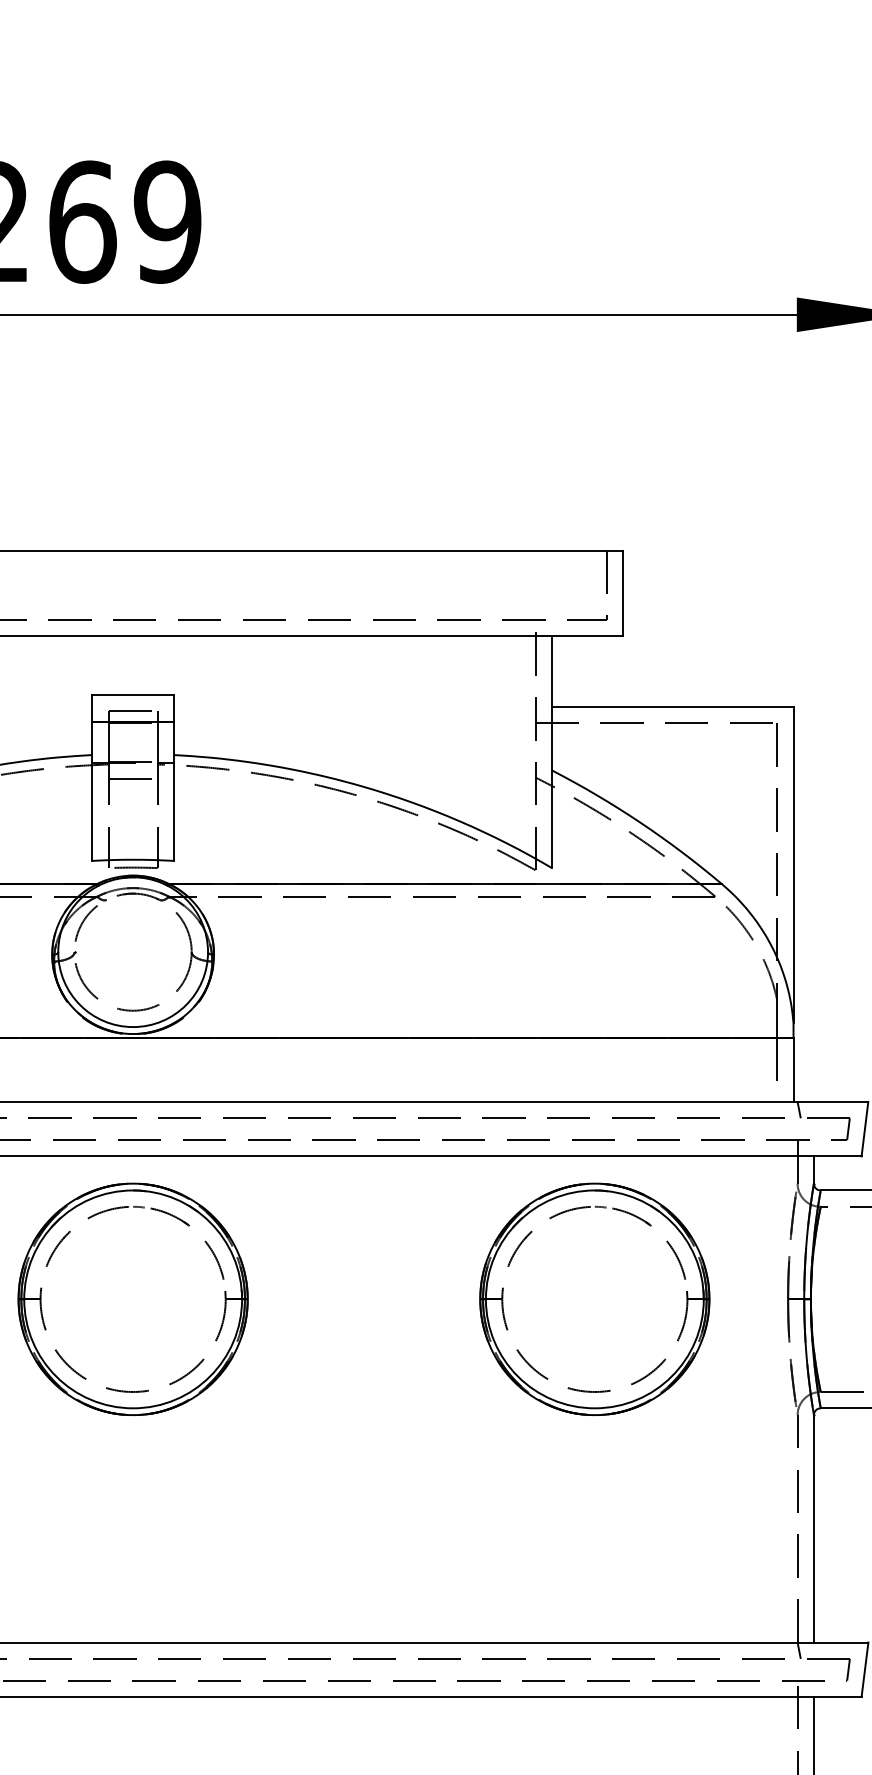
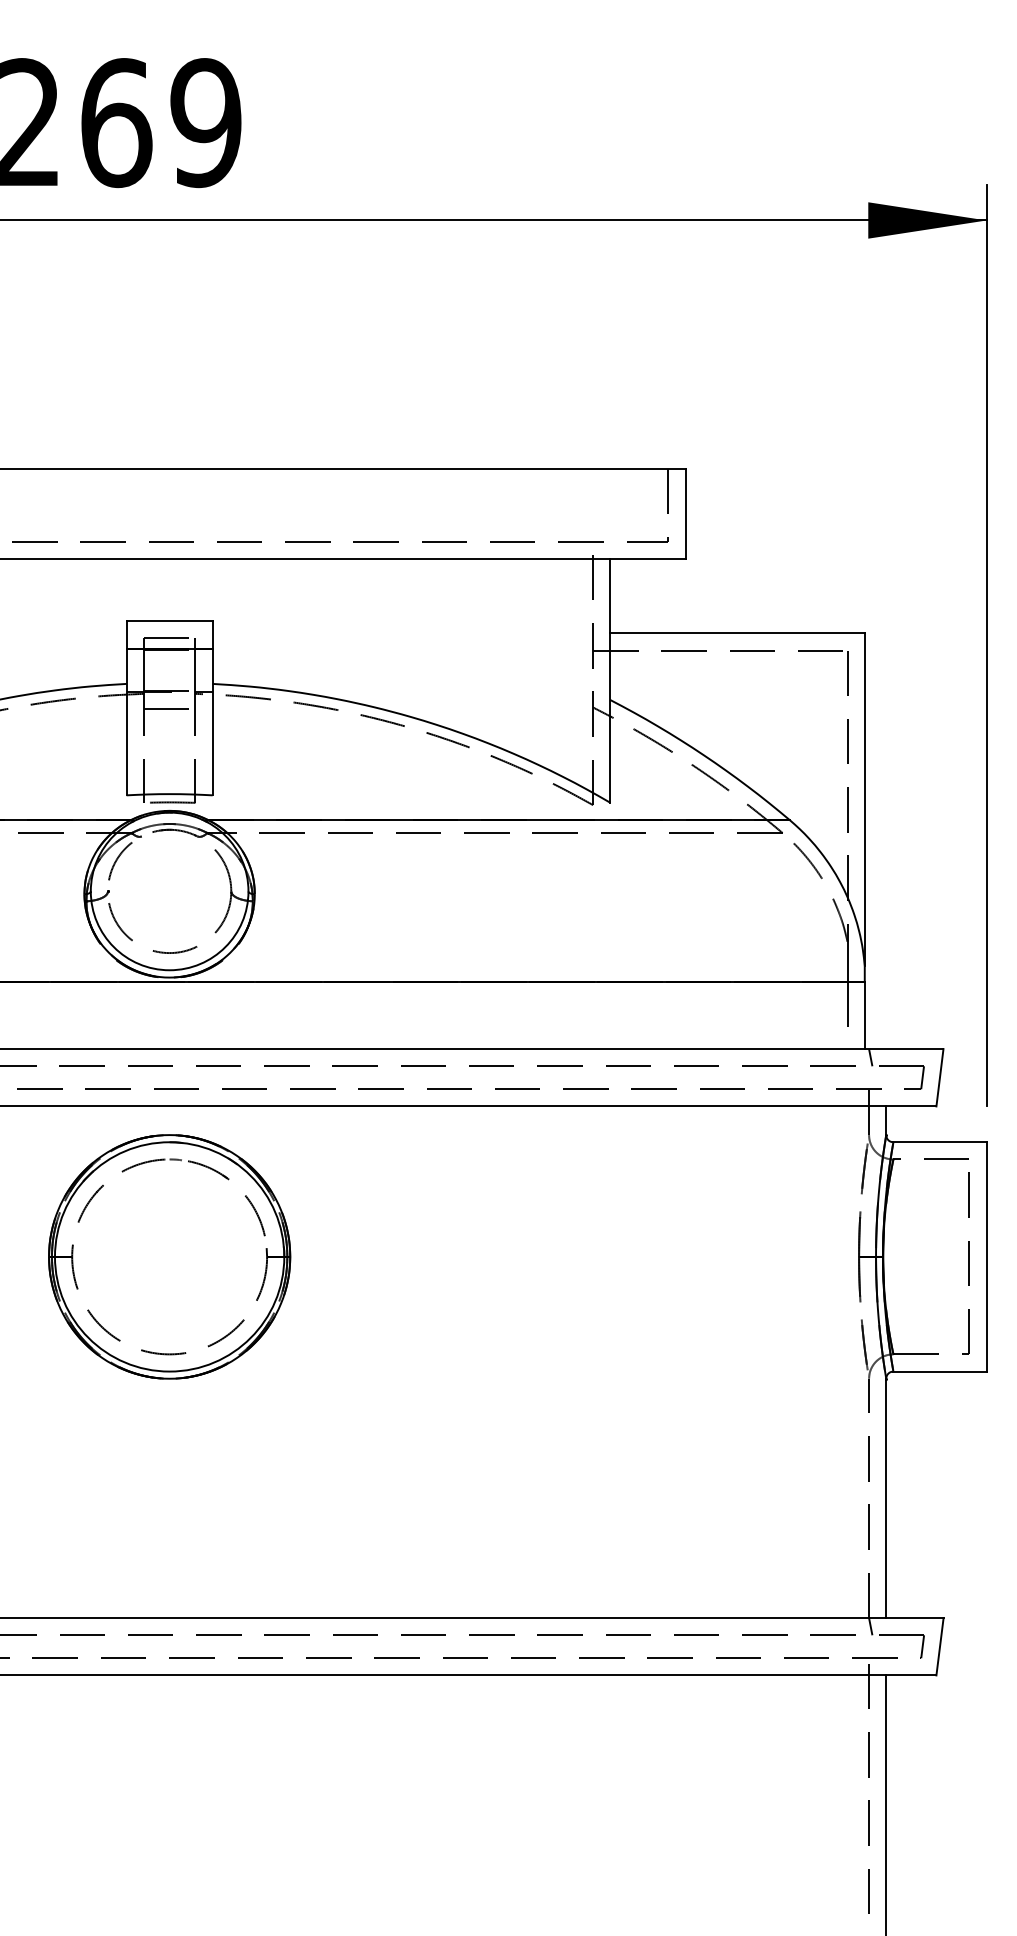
part: (594, 1299) -> (655, 1256), removed

